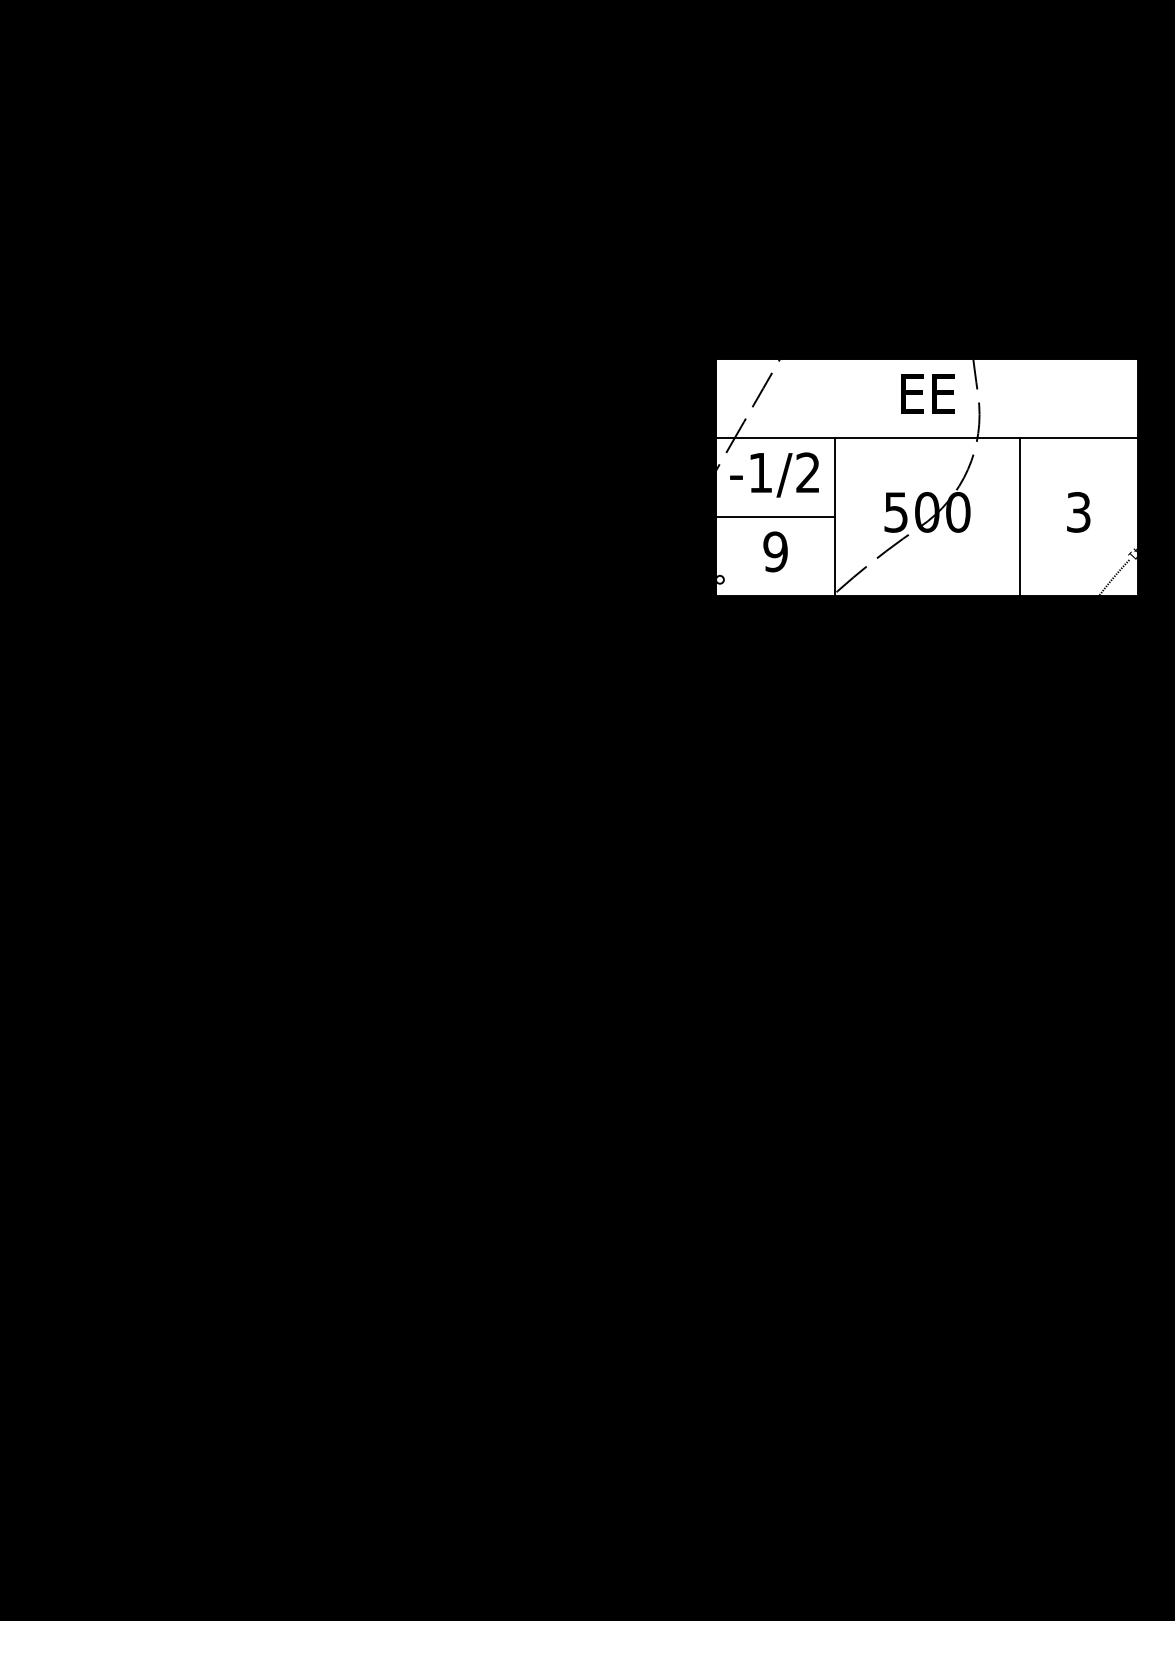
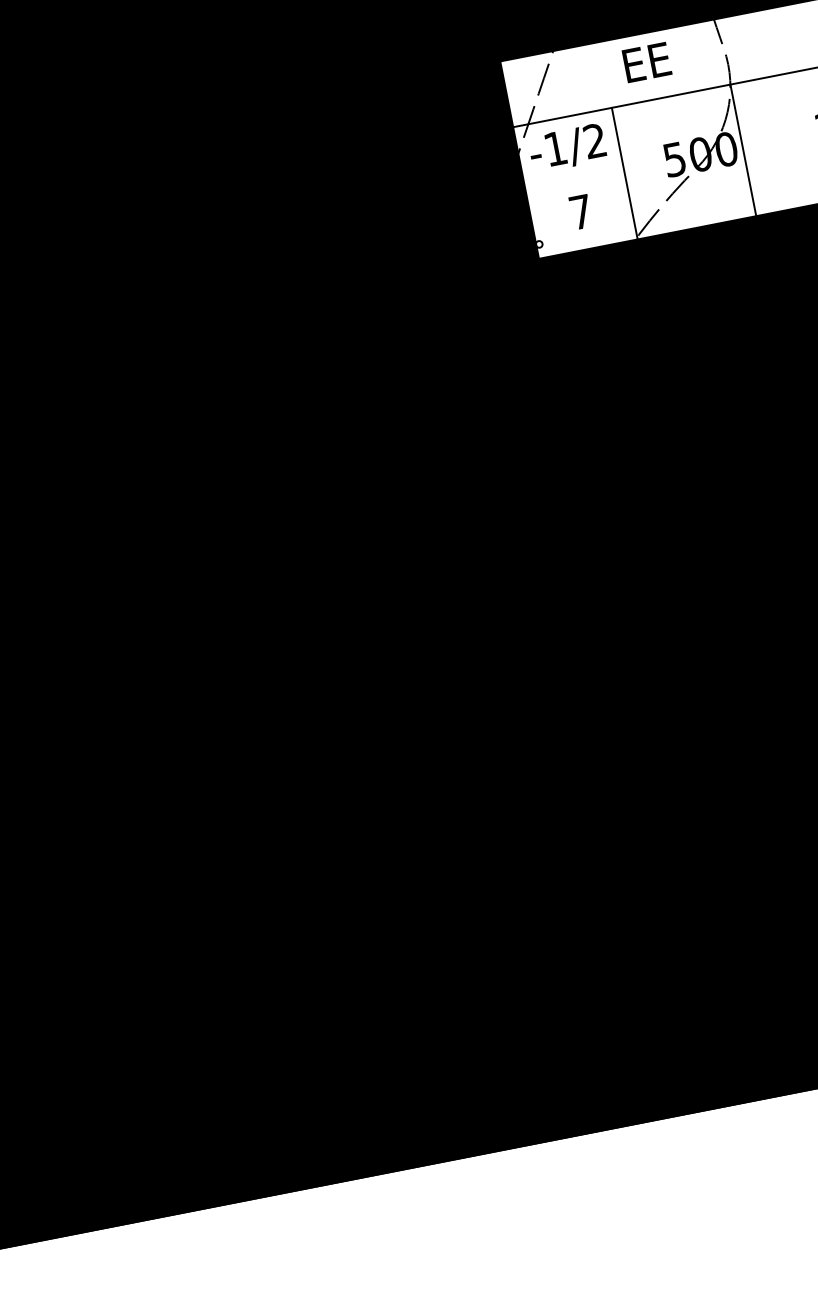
text: (927, 393) -> (646, 62), moved
line: (775, 517) -> (575, 183), removed
line: (1019, 517) -> (743, 150), moved
text: (775, 551) -> (580, 211), 9 -> 7

